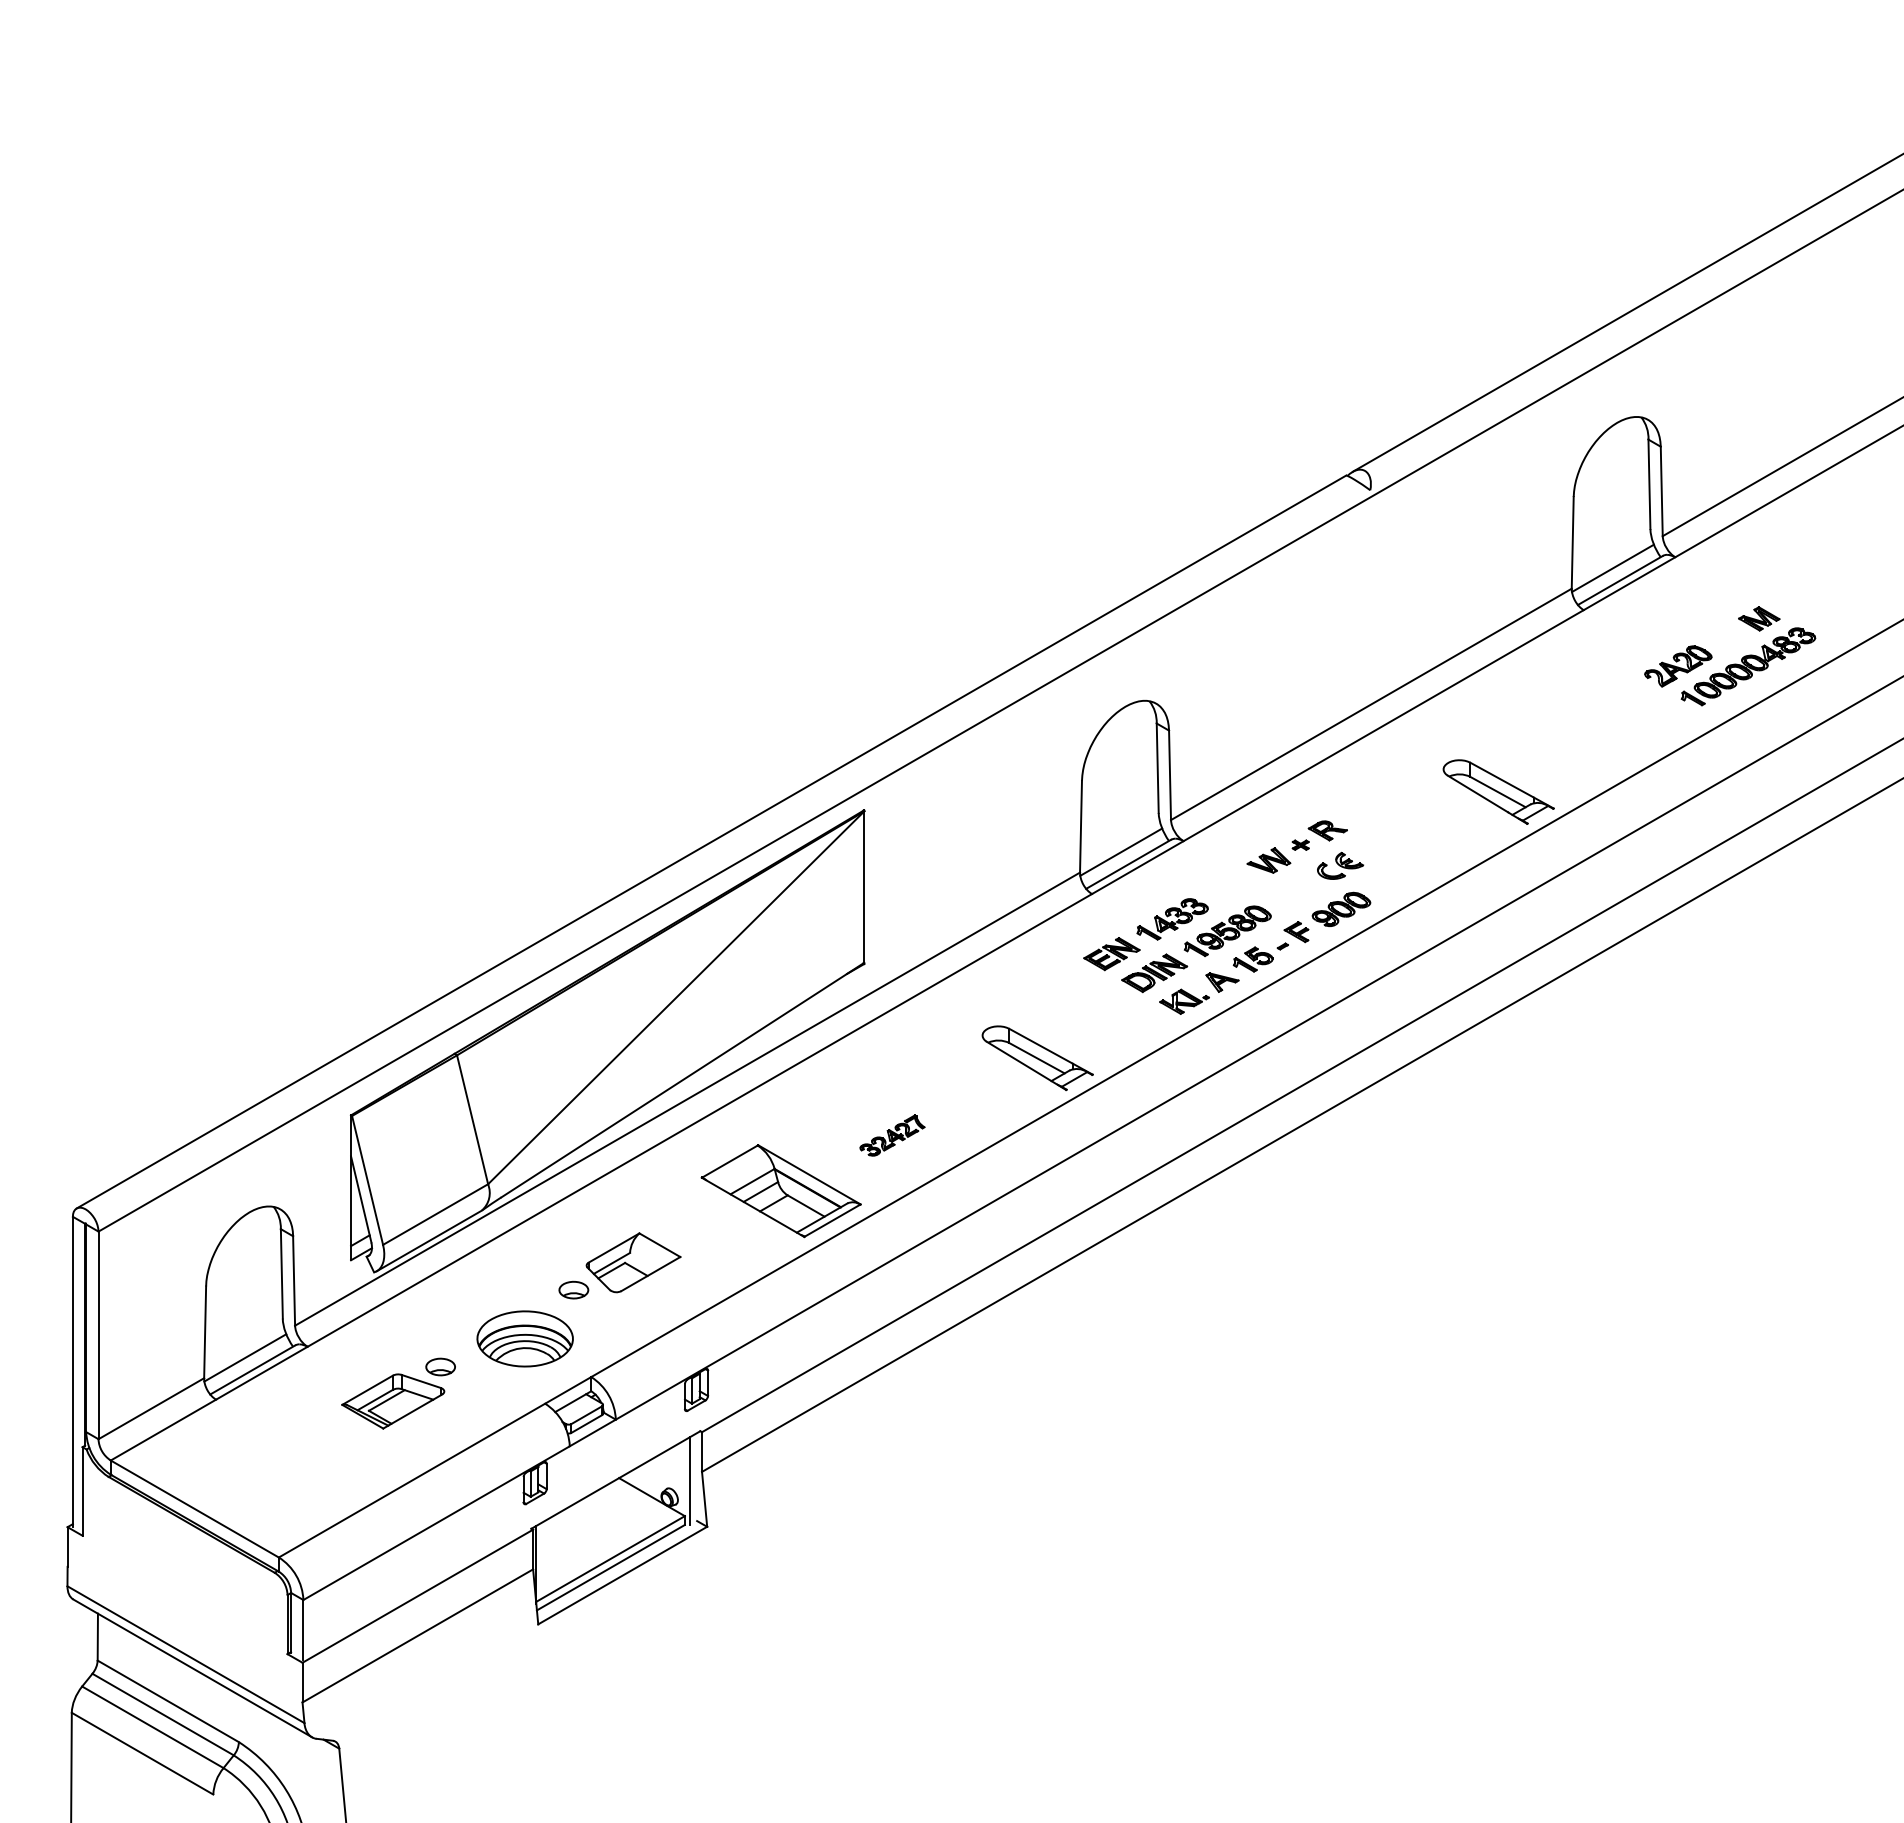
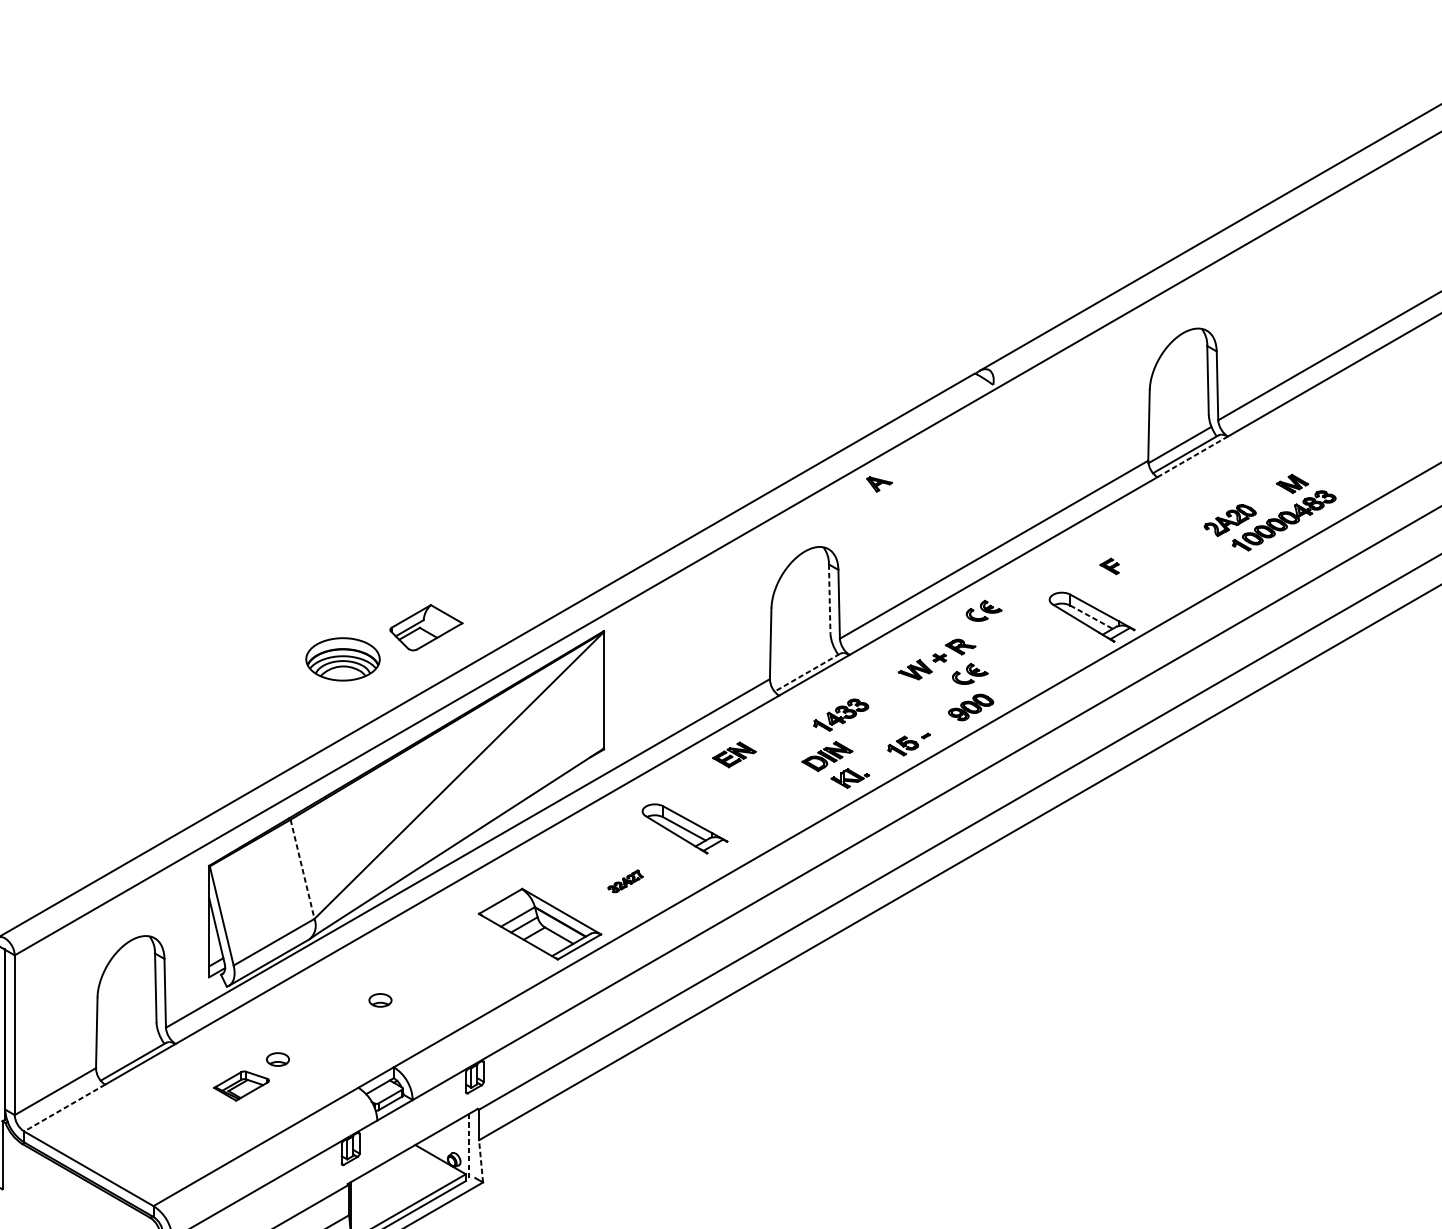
line: (1629, 583) -> (1192, 456), solid -> dashed
line: (1157, 768) -> (829, 599), solid -> dashed
part: (1358, 783) -> (984, 610), added
line: (1498, 792) -> (1091, 617), solid -> dashed
line: (1121, 851) -> (801, 662), removed
line: (1128, 864) -> (807, 672), solid -> dashed
part: (1227, 930) -> (883, 723), removed
part: (1296, 932) -> (1109, 566), moved
part: (1111, 954) -> (734, 755), moved
part: (1222, 982) -> (879, 484), moved
part: (1037, 1058) -> (684, 829), moved
line: (472, 1120) -> (302, 869), solid -> dashed
part: (892, 1135) -> (625, 881), size x0.7
part: (633, 1262) -> (426, 627), moved
part: (524, 1338) -> (342, 659), moved
line: (245, 1357) -> (127, 1052), removed
part: (393, 1401) -> (241, 1086), size x0.7
line: (163, 1430) -> (64, 1108), solid -> dashed
line: (689, 1481) -> (469, 1147), solid -> dashed
line: (704, 1499) -> (480, 1161), solid -> dashed

